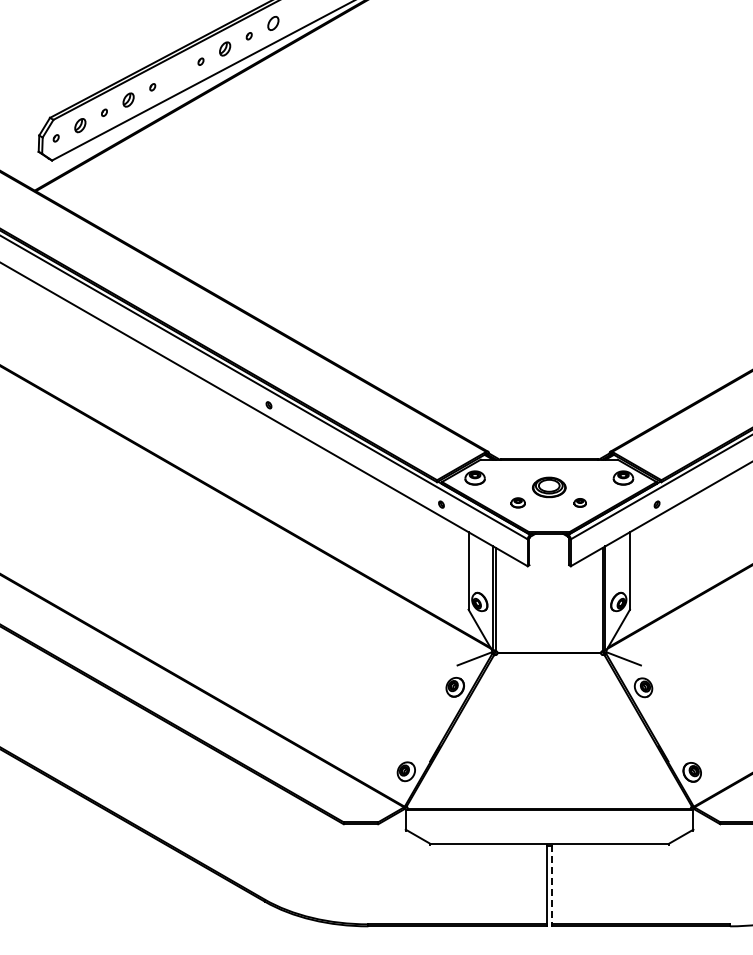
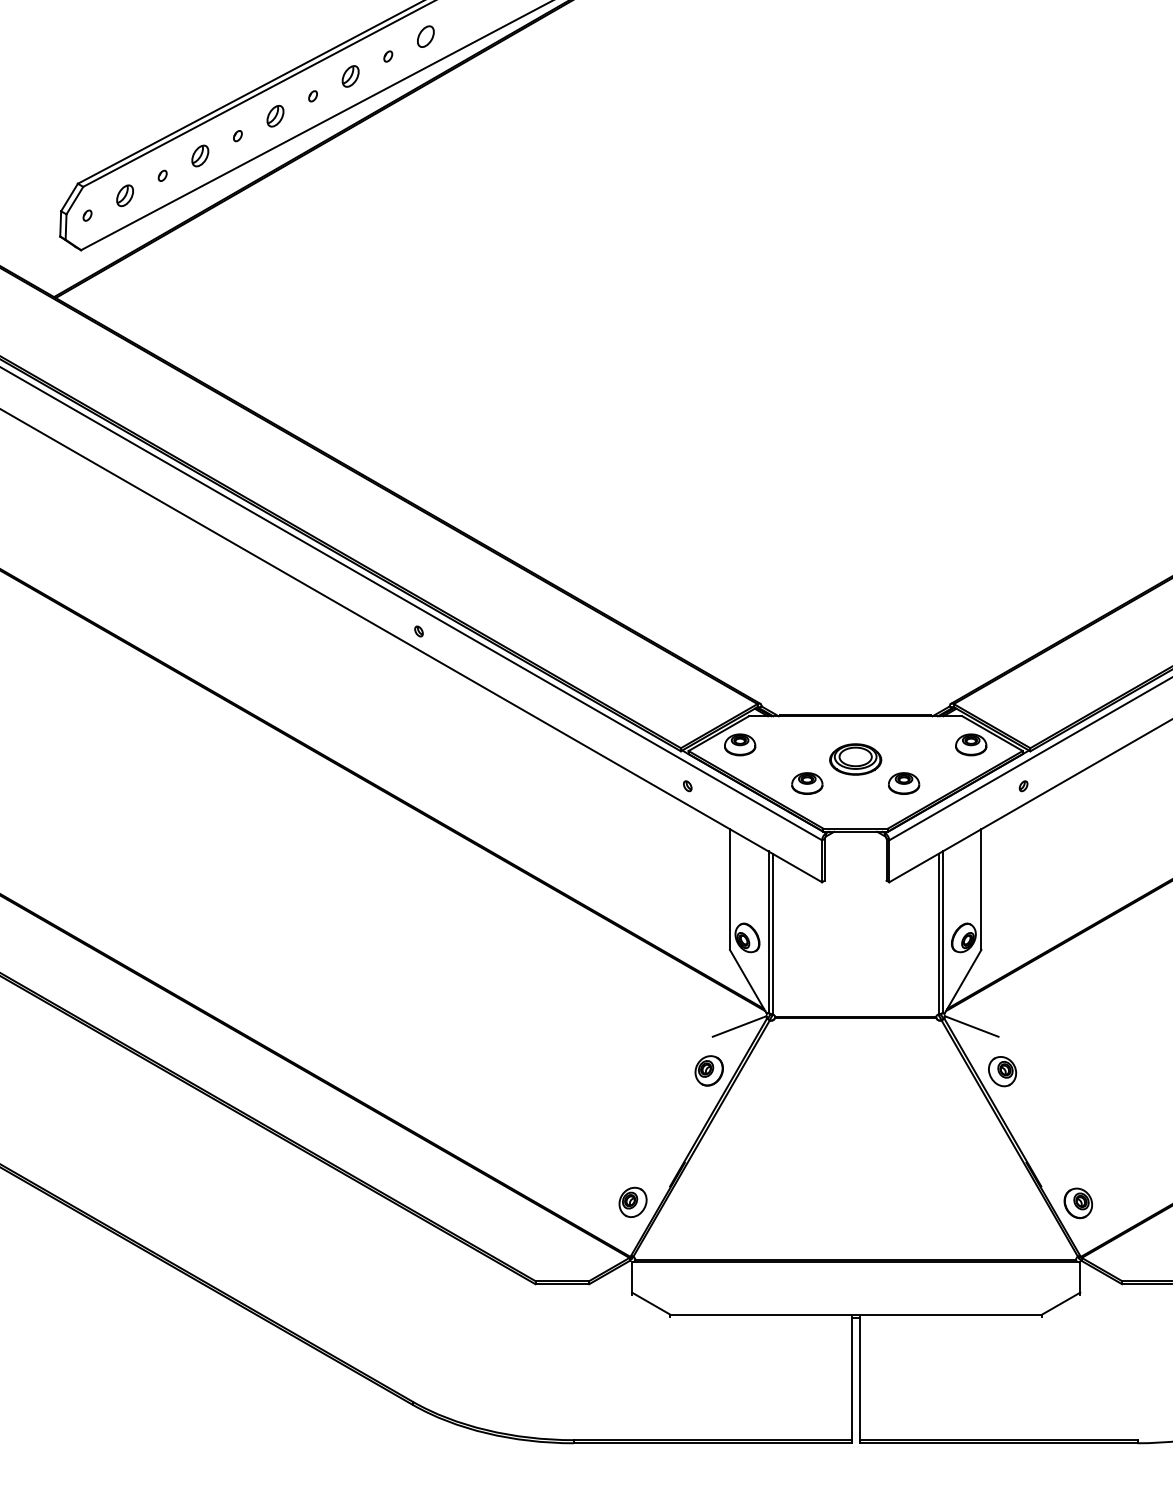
part: (176, 74) -> (274, 116), added
part: (517, 502) -> (806, 782), size x1.43
part: (579, 502) -> (902, 782), size x1.67
line: (551, 884) -> (859, 1378), dashed -> solid

